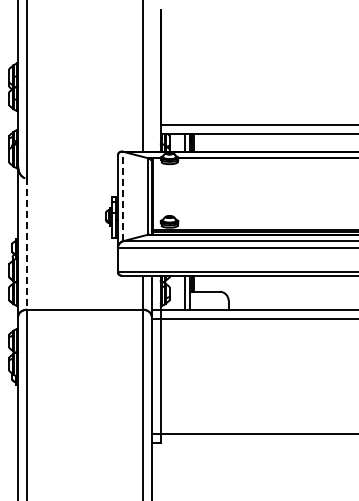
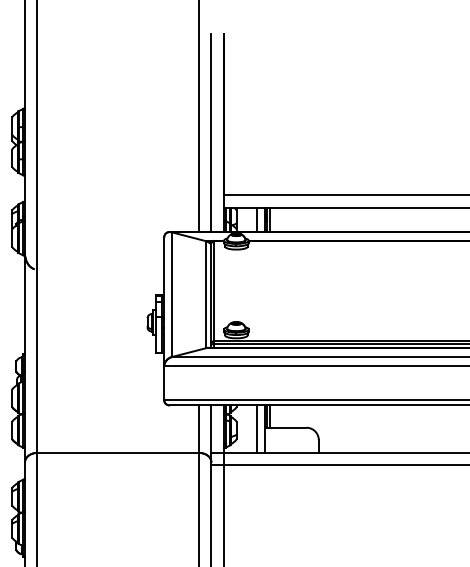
line: (151, 80) -> (211, 132), added
line: (123, 196) -> (172, 294), dashed -> solid
line: (27, 243) -> (37, 360), dashed -> solid

